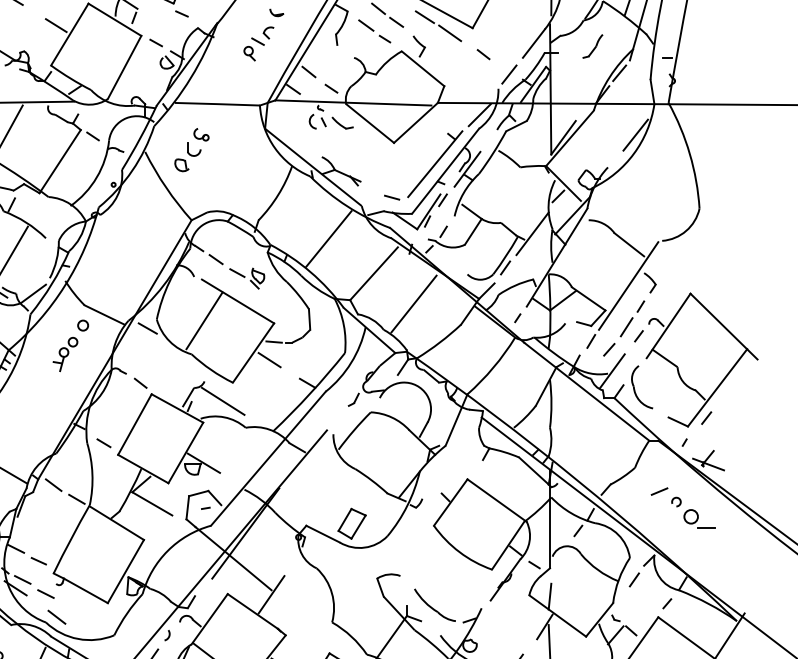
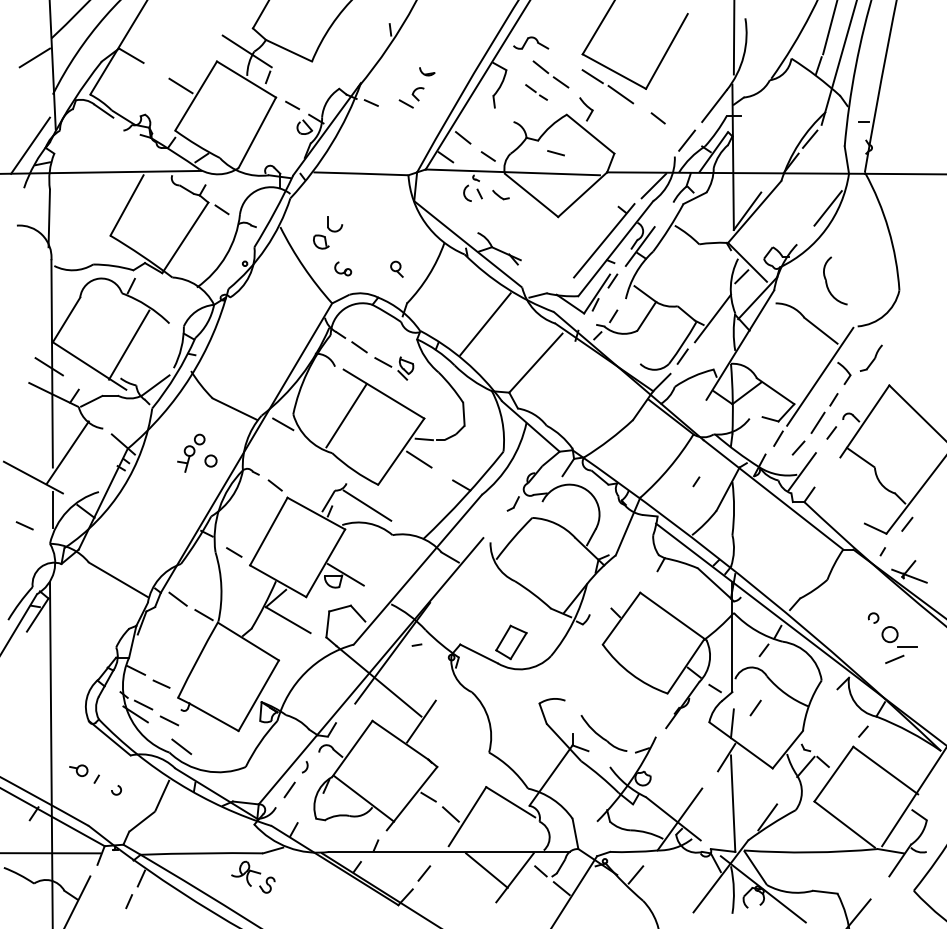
line: (181, 13) -> (370, 102), moved
part: (374, 31) -> (536, 92), size x0.6
part: (592, 45) -> (870, 357), moved
part: (249, 52) -> (396, 268), moved
part: (342, 122) -> (500, 194), size x0.7
part: (201, 134) -> (343, 268), moved
line: (391, 197) -> (555, 153), moved
line: (413, 303) -> (580, 396), removed
line: (517, 317) -> (696, 481), moved
circle: (82, 325) -> (210, 460), moved
part: (635, 388) -> (827, 282), moved
line: (659, 490) -> (894, 658), moved
line: (205, 507) -> (416, 644), moved
line: (634, 579) -> (755, 707), moved

